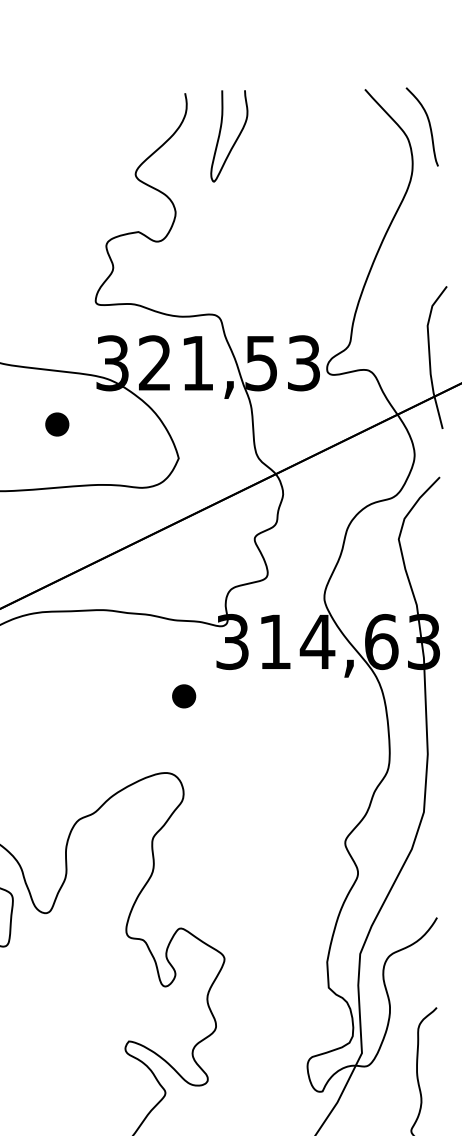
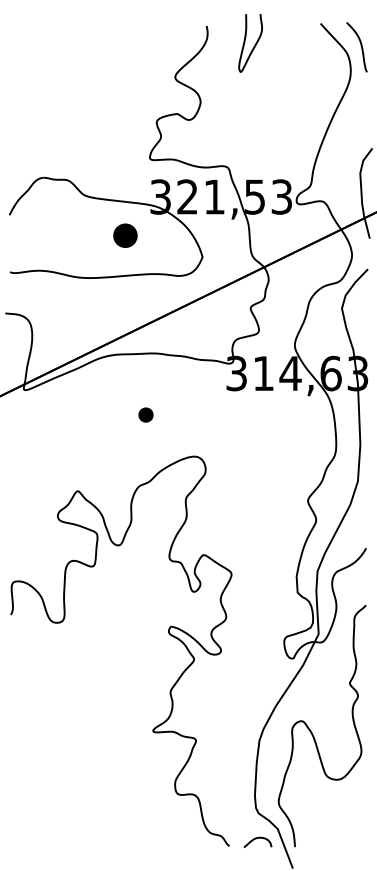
curve: (235, 138) -> (254, 44), moved
part: (57, 423) -> (125, 235), size x1.6
part: (183, 695) -> (145, 414), moved

